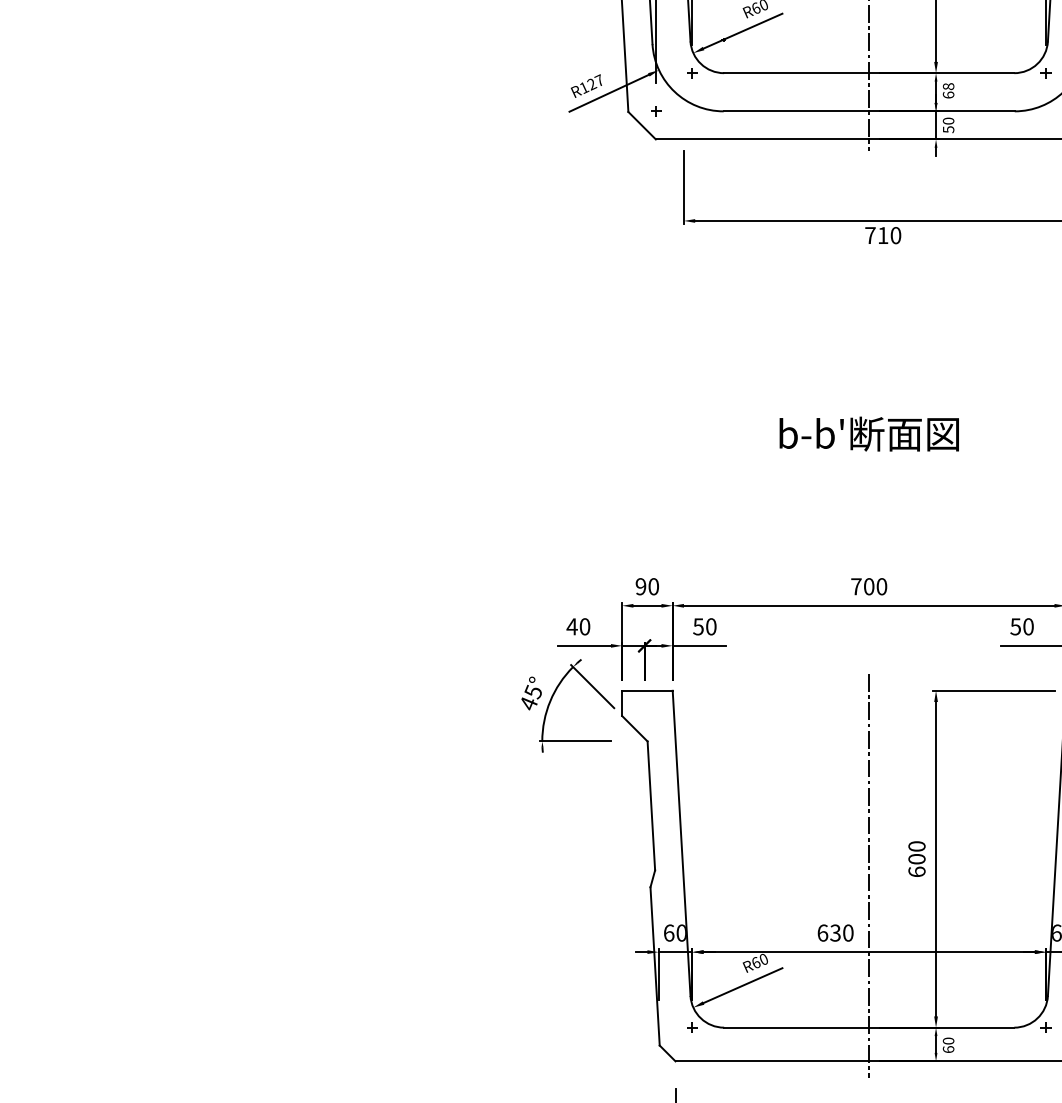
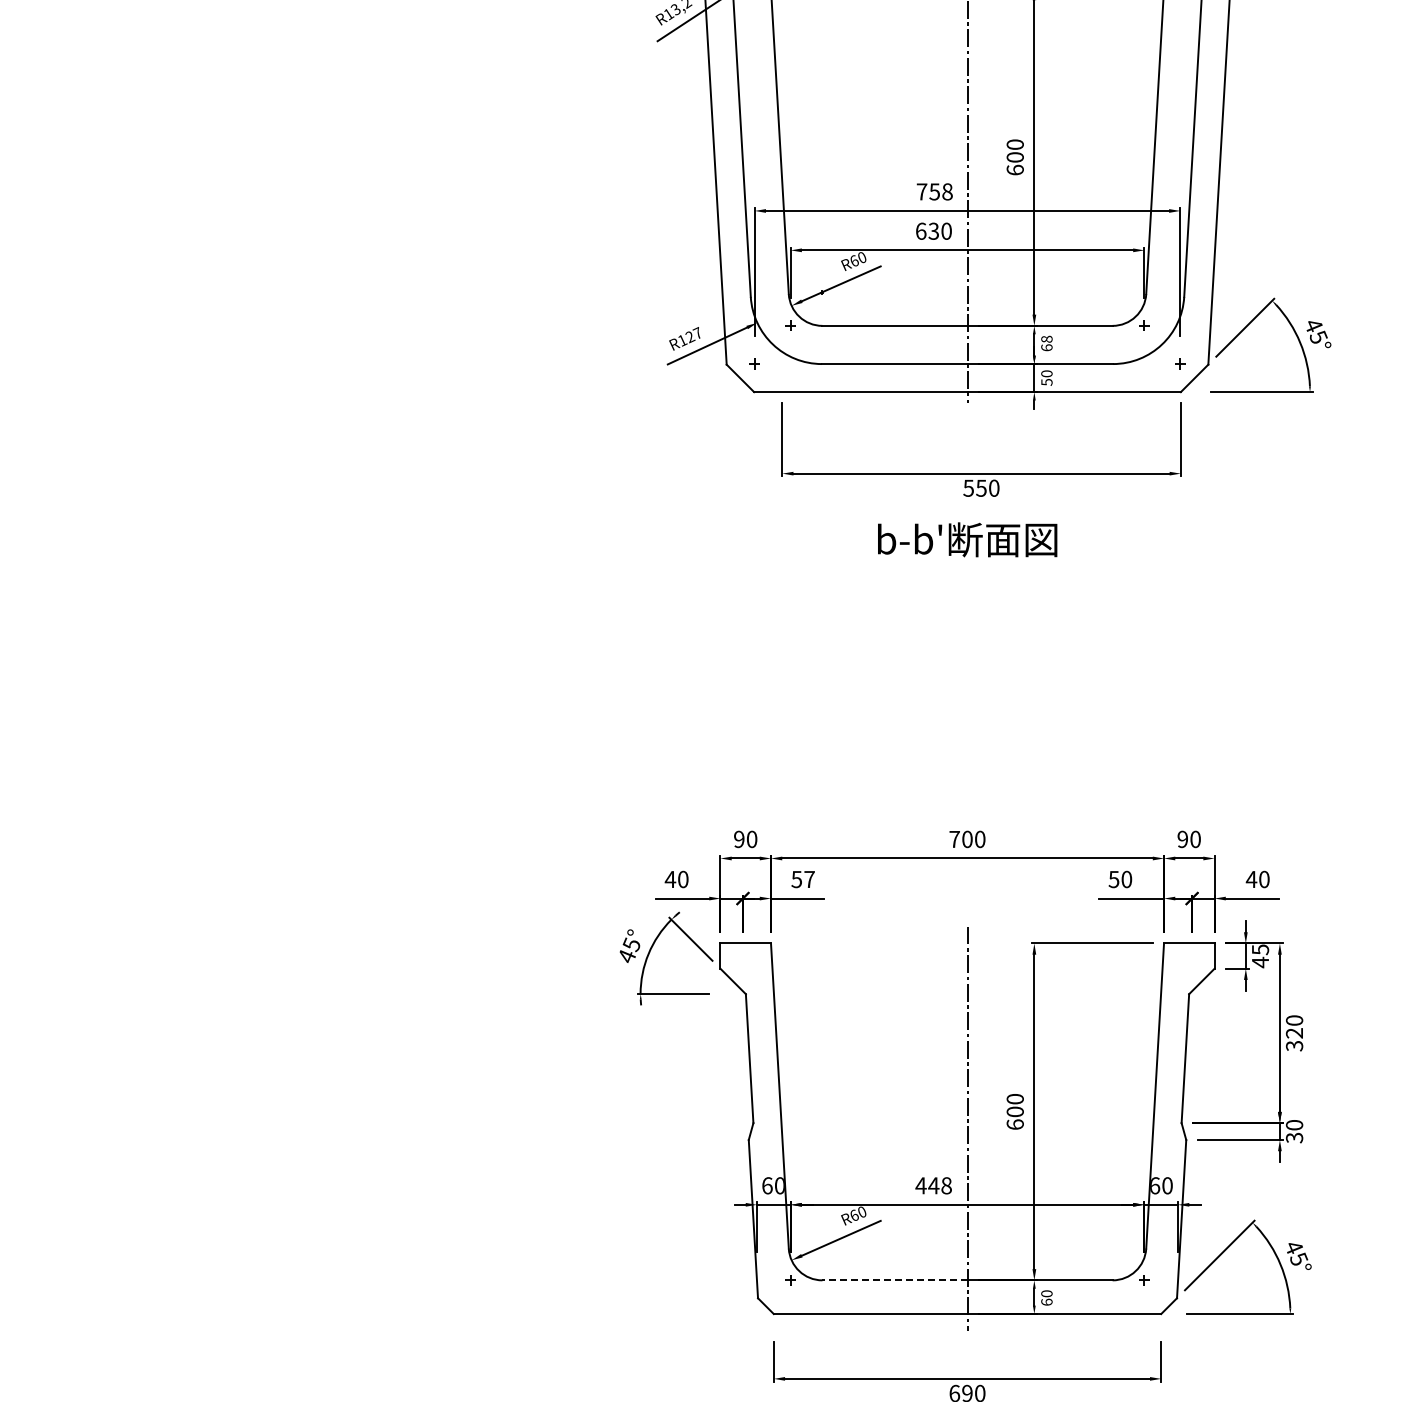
text: (876, 234) -> (974, 487), 710 -> 550
text: (869, 433) -> (967, 539), moved
text: (711, 626) -> (809, 879), 50 -> 57
text: (835, 932) -> (933, 1185), 630 -> 448
line: (796, 1027) -> (894, 1280), solid -> dashed

